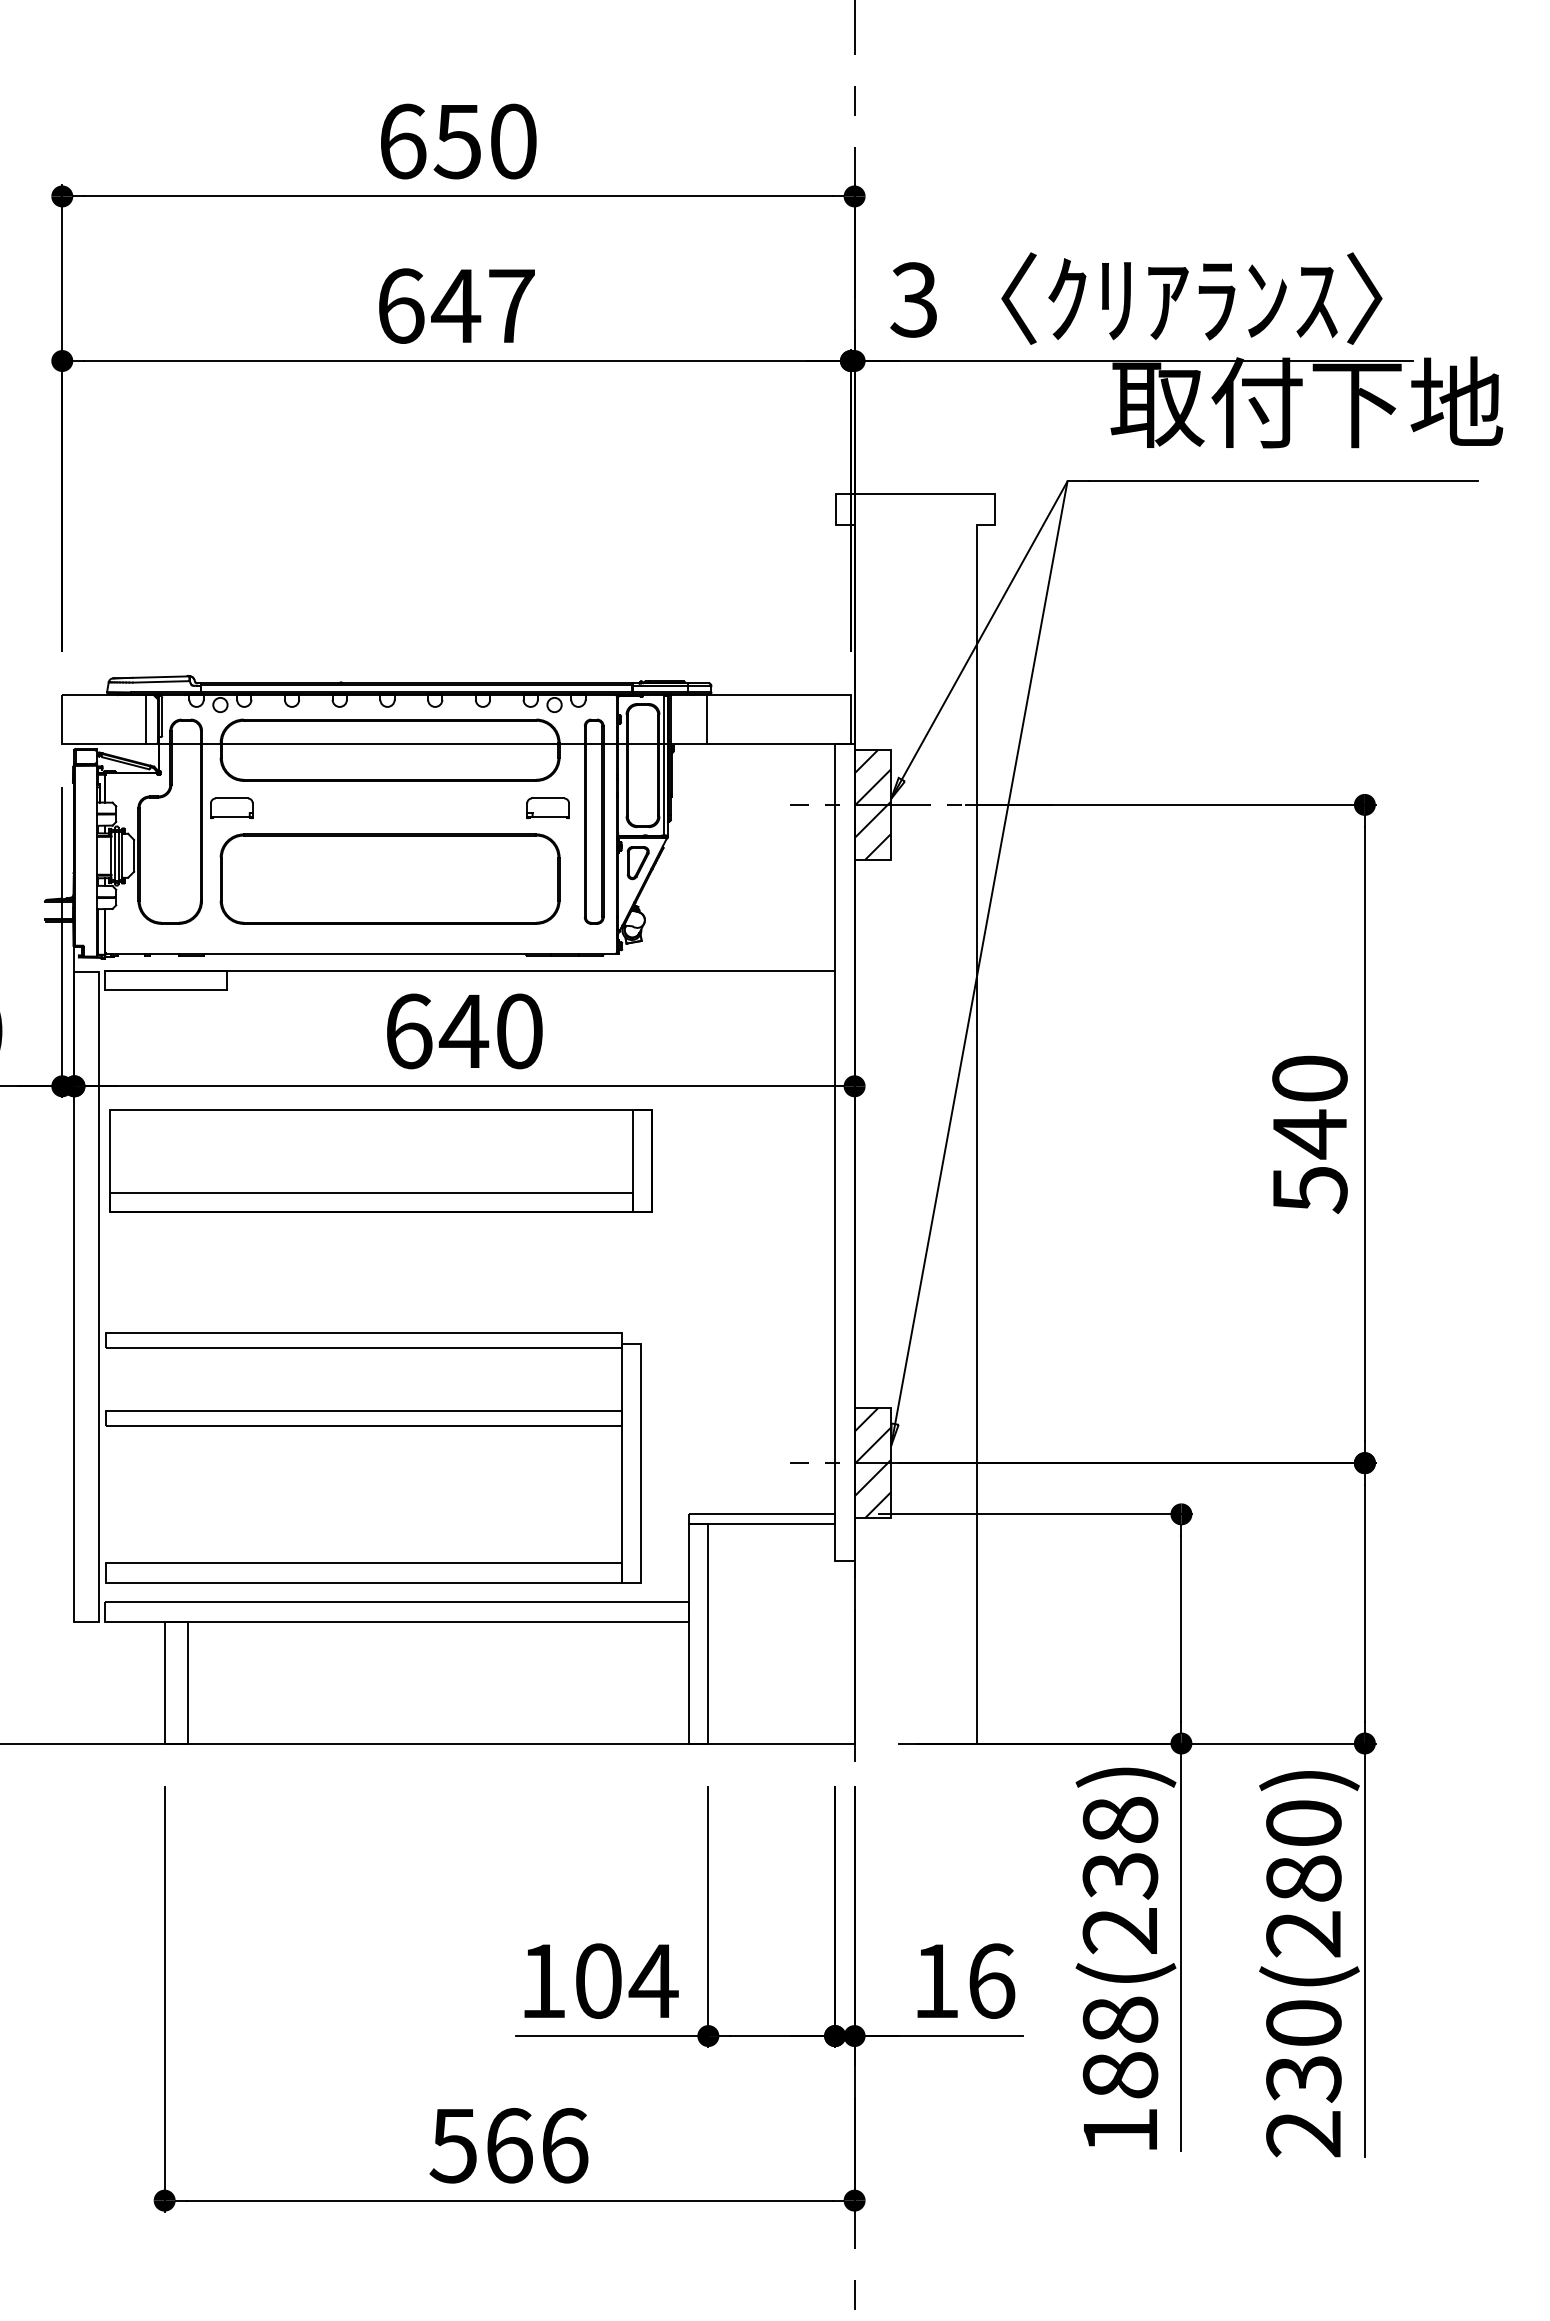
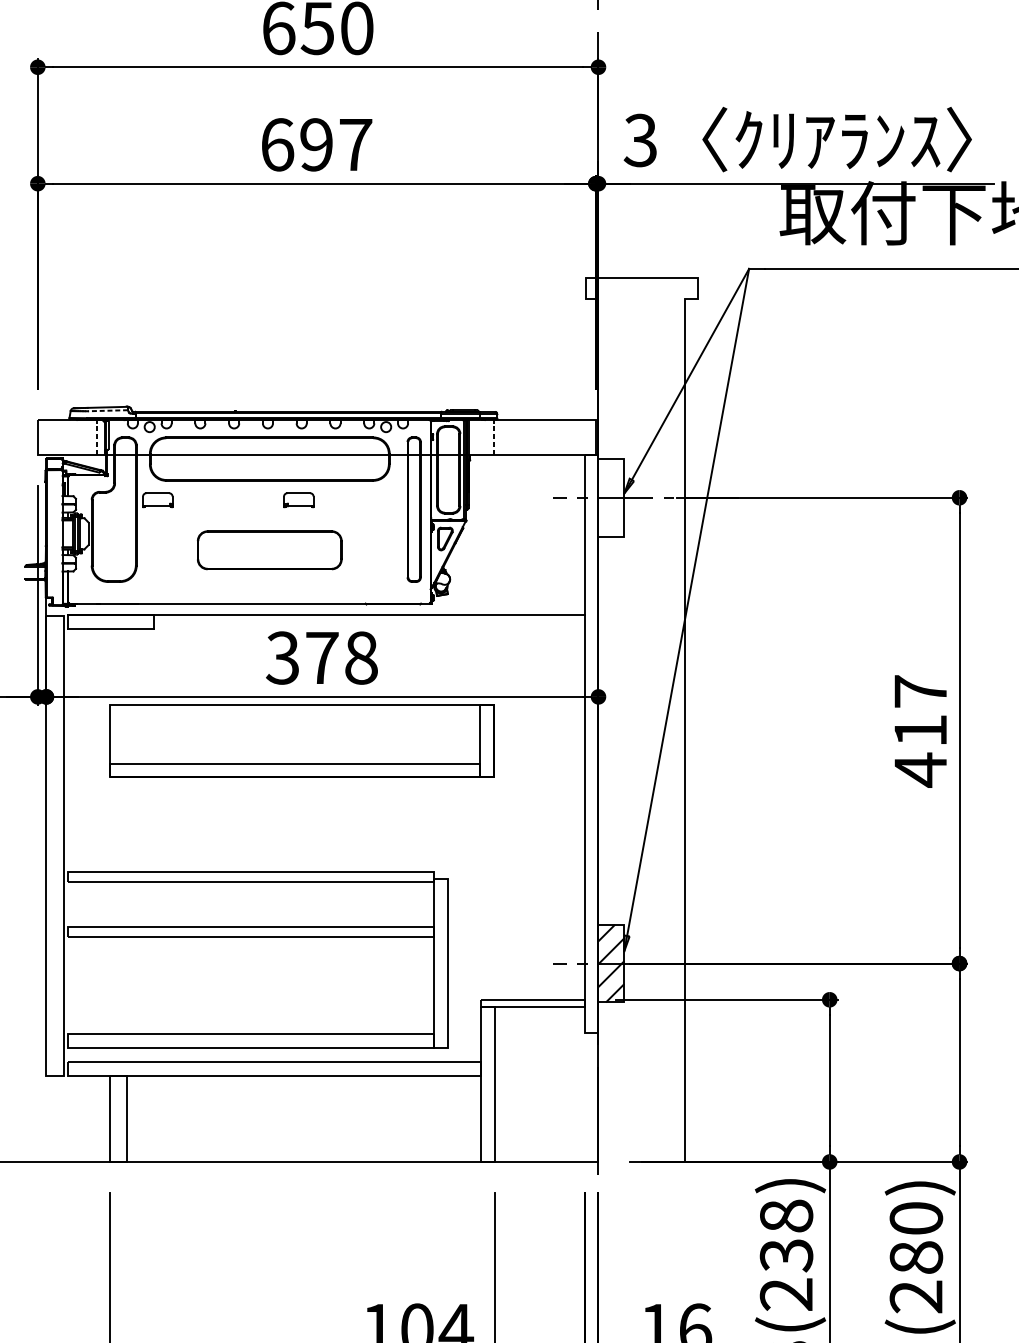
text: (456, 305) -> (316, 144), 647 -> 697
line: (160, 681) -> (107, 410), solid -> dashed
line: (146, 719) -> (97, 437), solid -> dashed
line: (707, 719) -> (494, 437), solid -> dashed
hatch: (872, 804) -> (611, 497), removed
part: (547, 808) -> (298, 500), moved
part: (389, 878) -> (269, 549), size x0.6
text: (463, 1031) -> (321, 658), 640 -> 378
text: (1309, 1135) -> (920, 731), 540 -> 417
part: (380, 1160) -> (301, 740), moved

